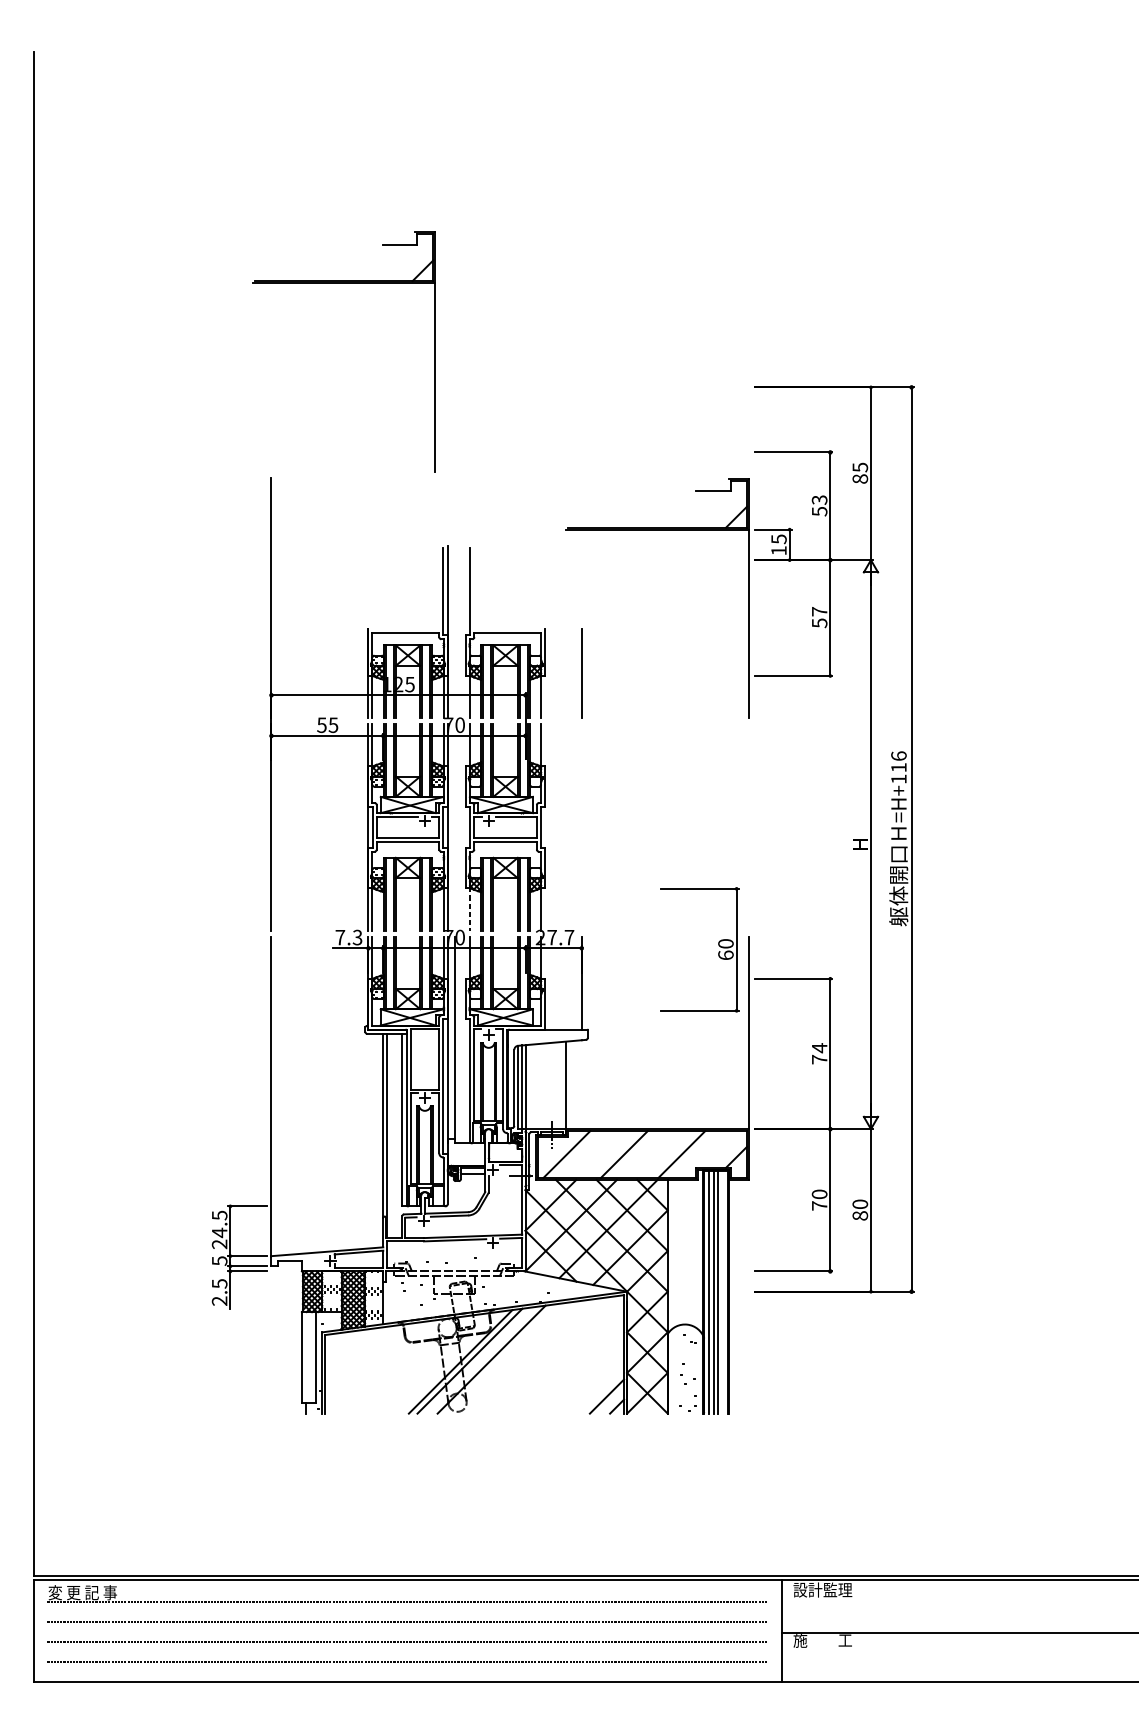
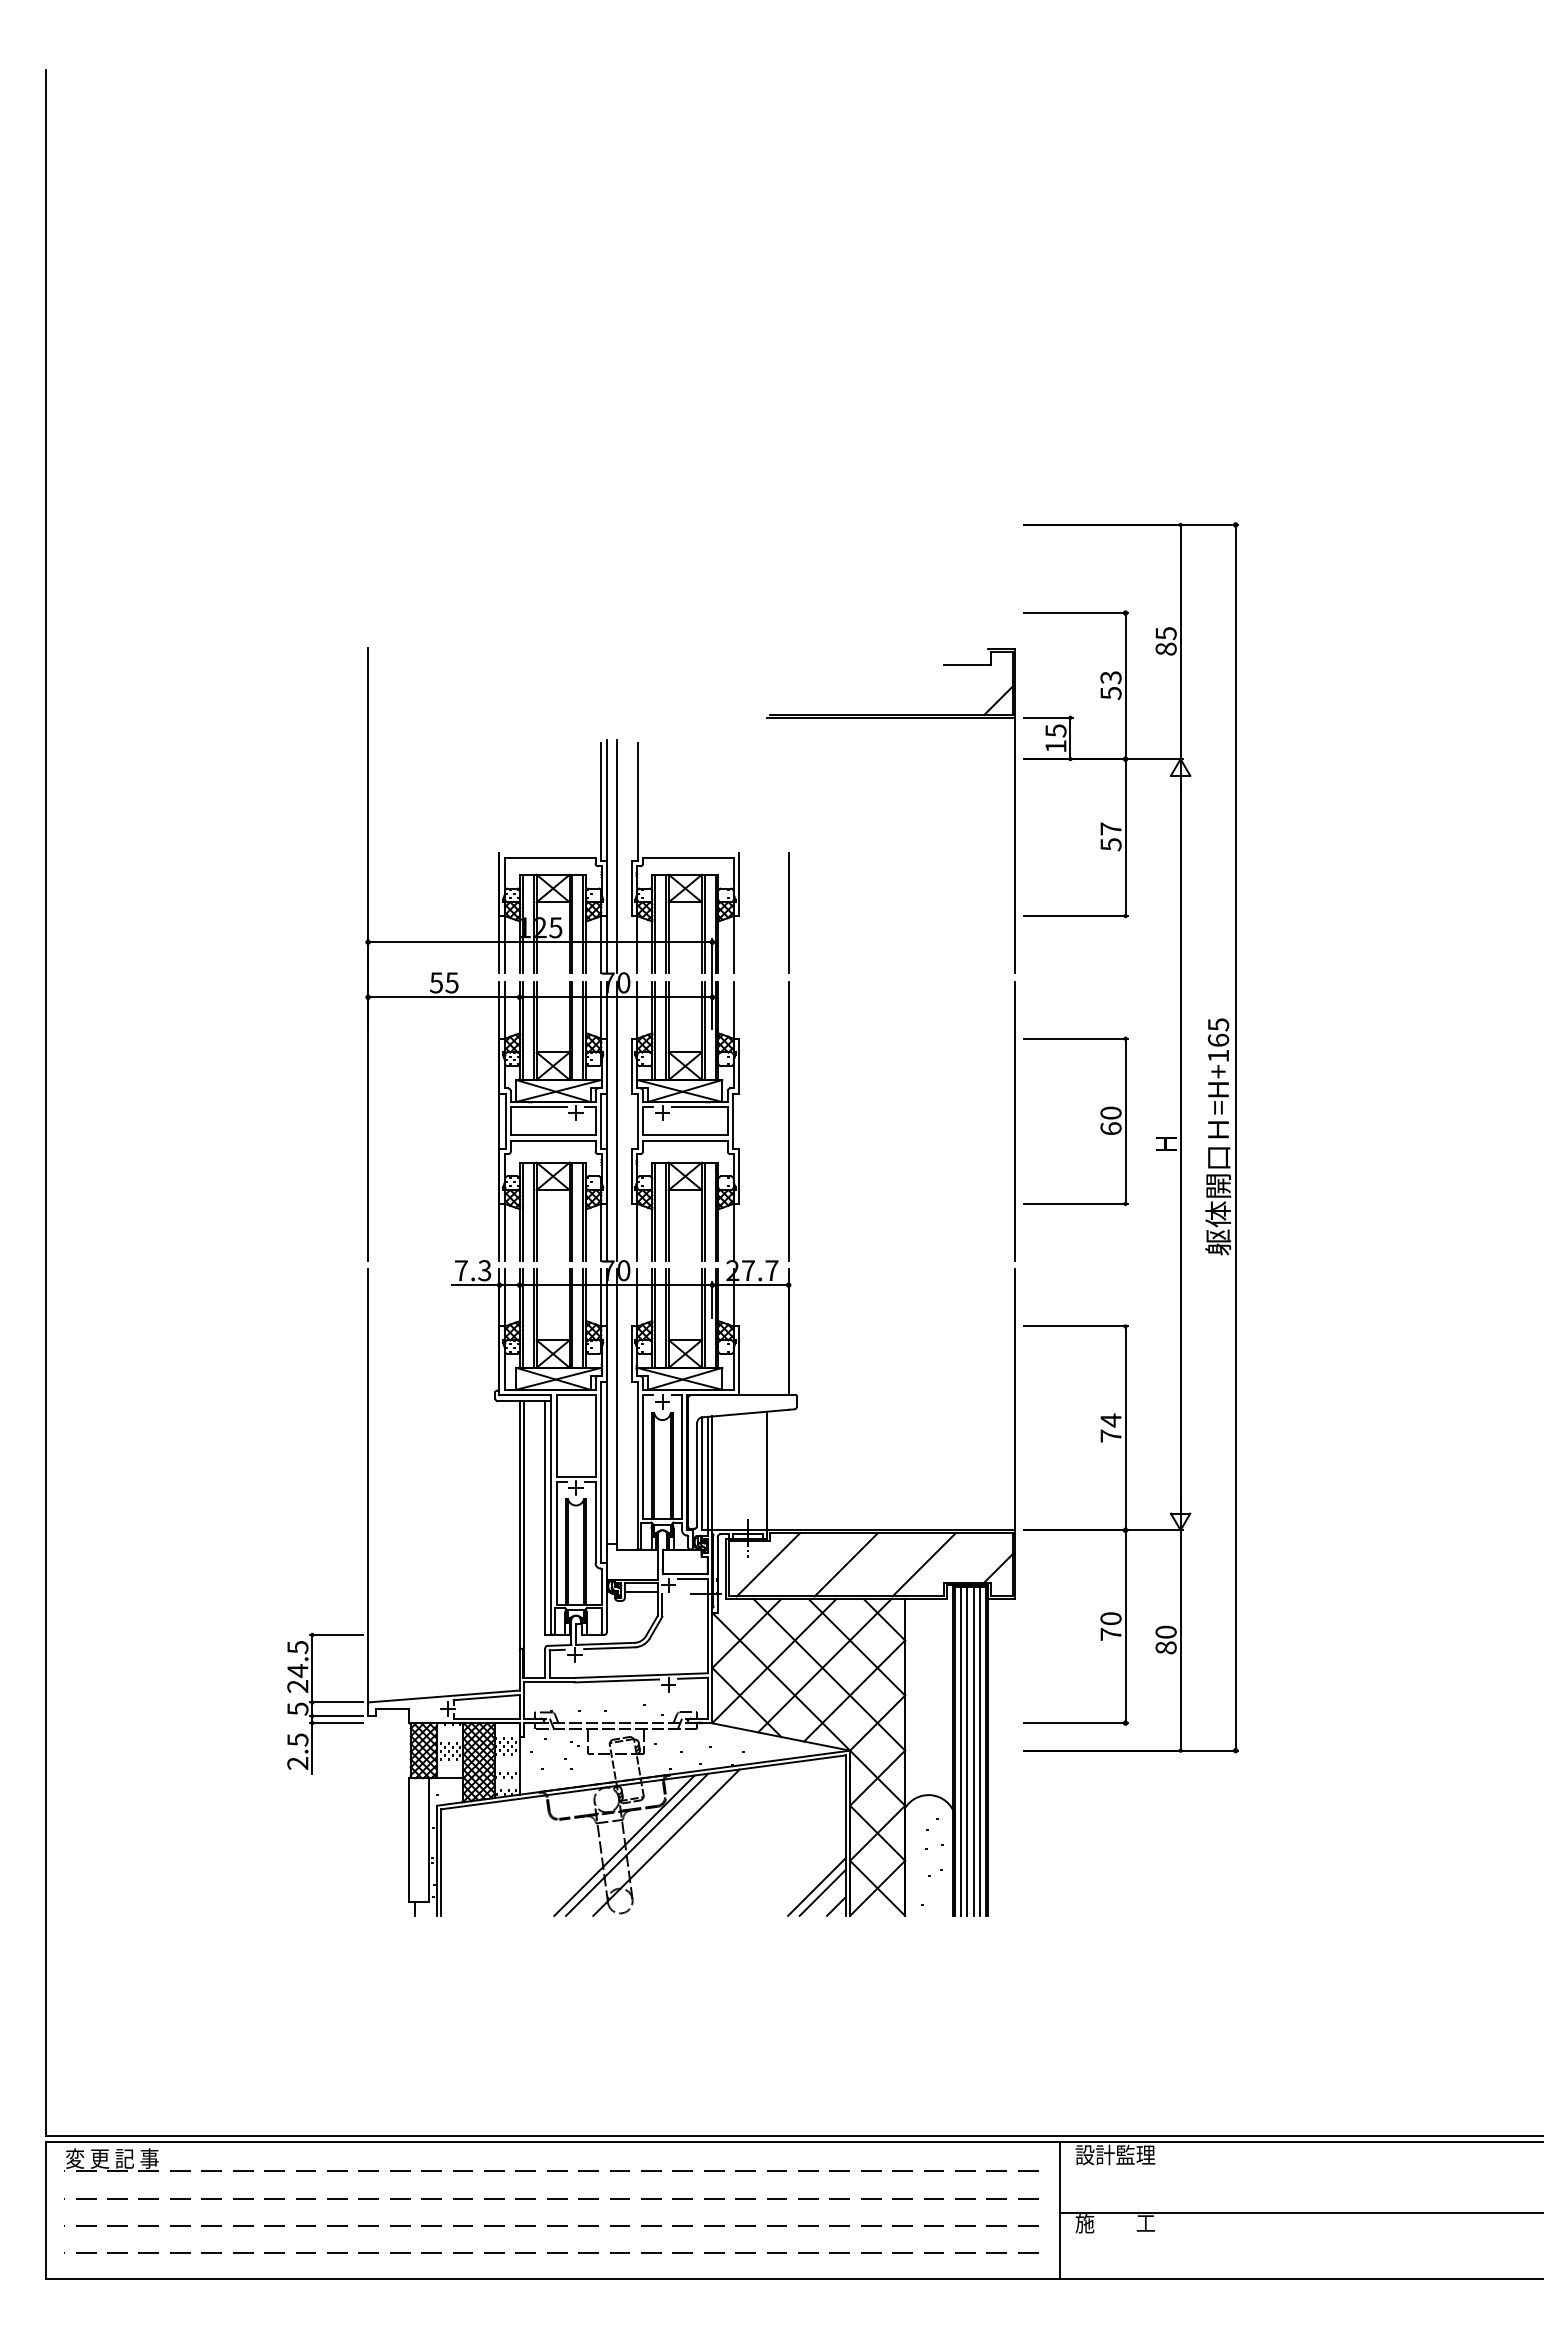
part: (343, 283) -> (465, 384), removed
line: (454, 632) -> (616, 856), added
text: (898, 761) -> (1218, 1032), =H+116 -> =H+165
line: (454, 827) -> (616, 1121), added
line: (581, 827) -> (788, 1121), added
line: (749, 827) -> (1015, 1121), added
line: (470, 909) -> (637, 1232), dashed -> solid
part: (718, 952) -> (1100, 1125), moved
line: (723, 1291) -> (980, 1750), added
line: (602, 1391) -> (816, 1886), added

